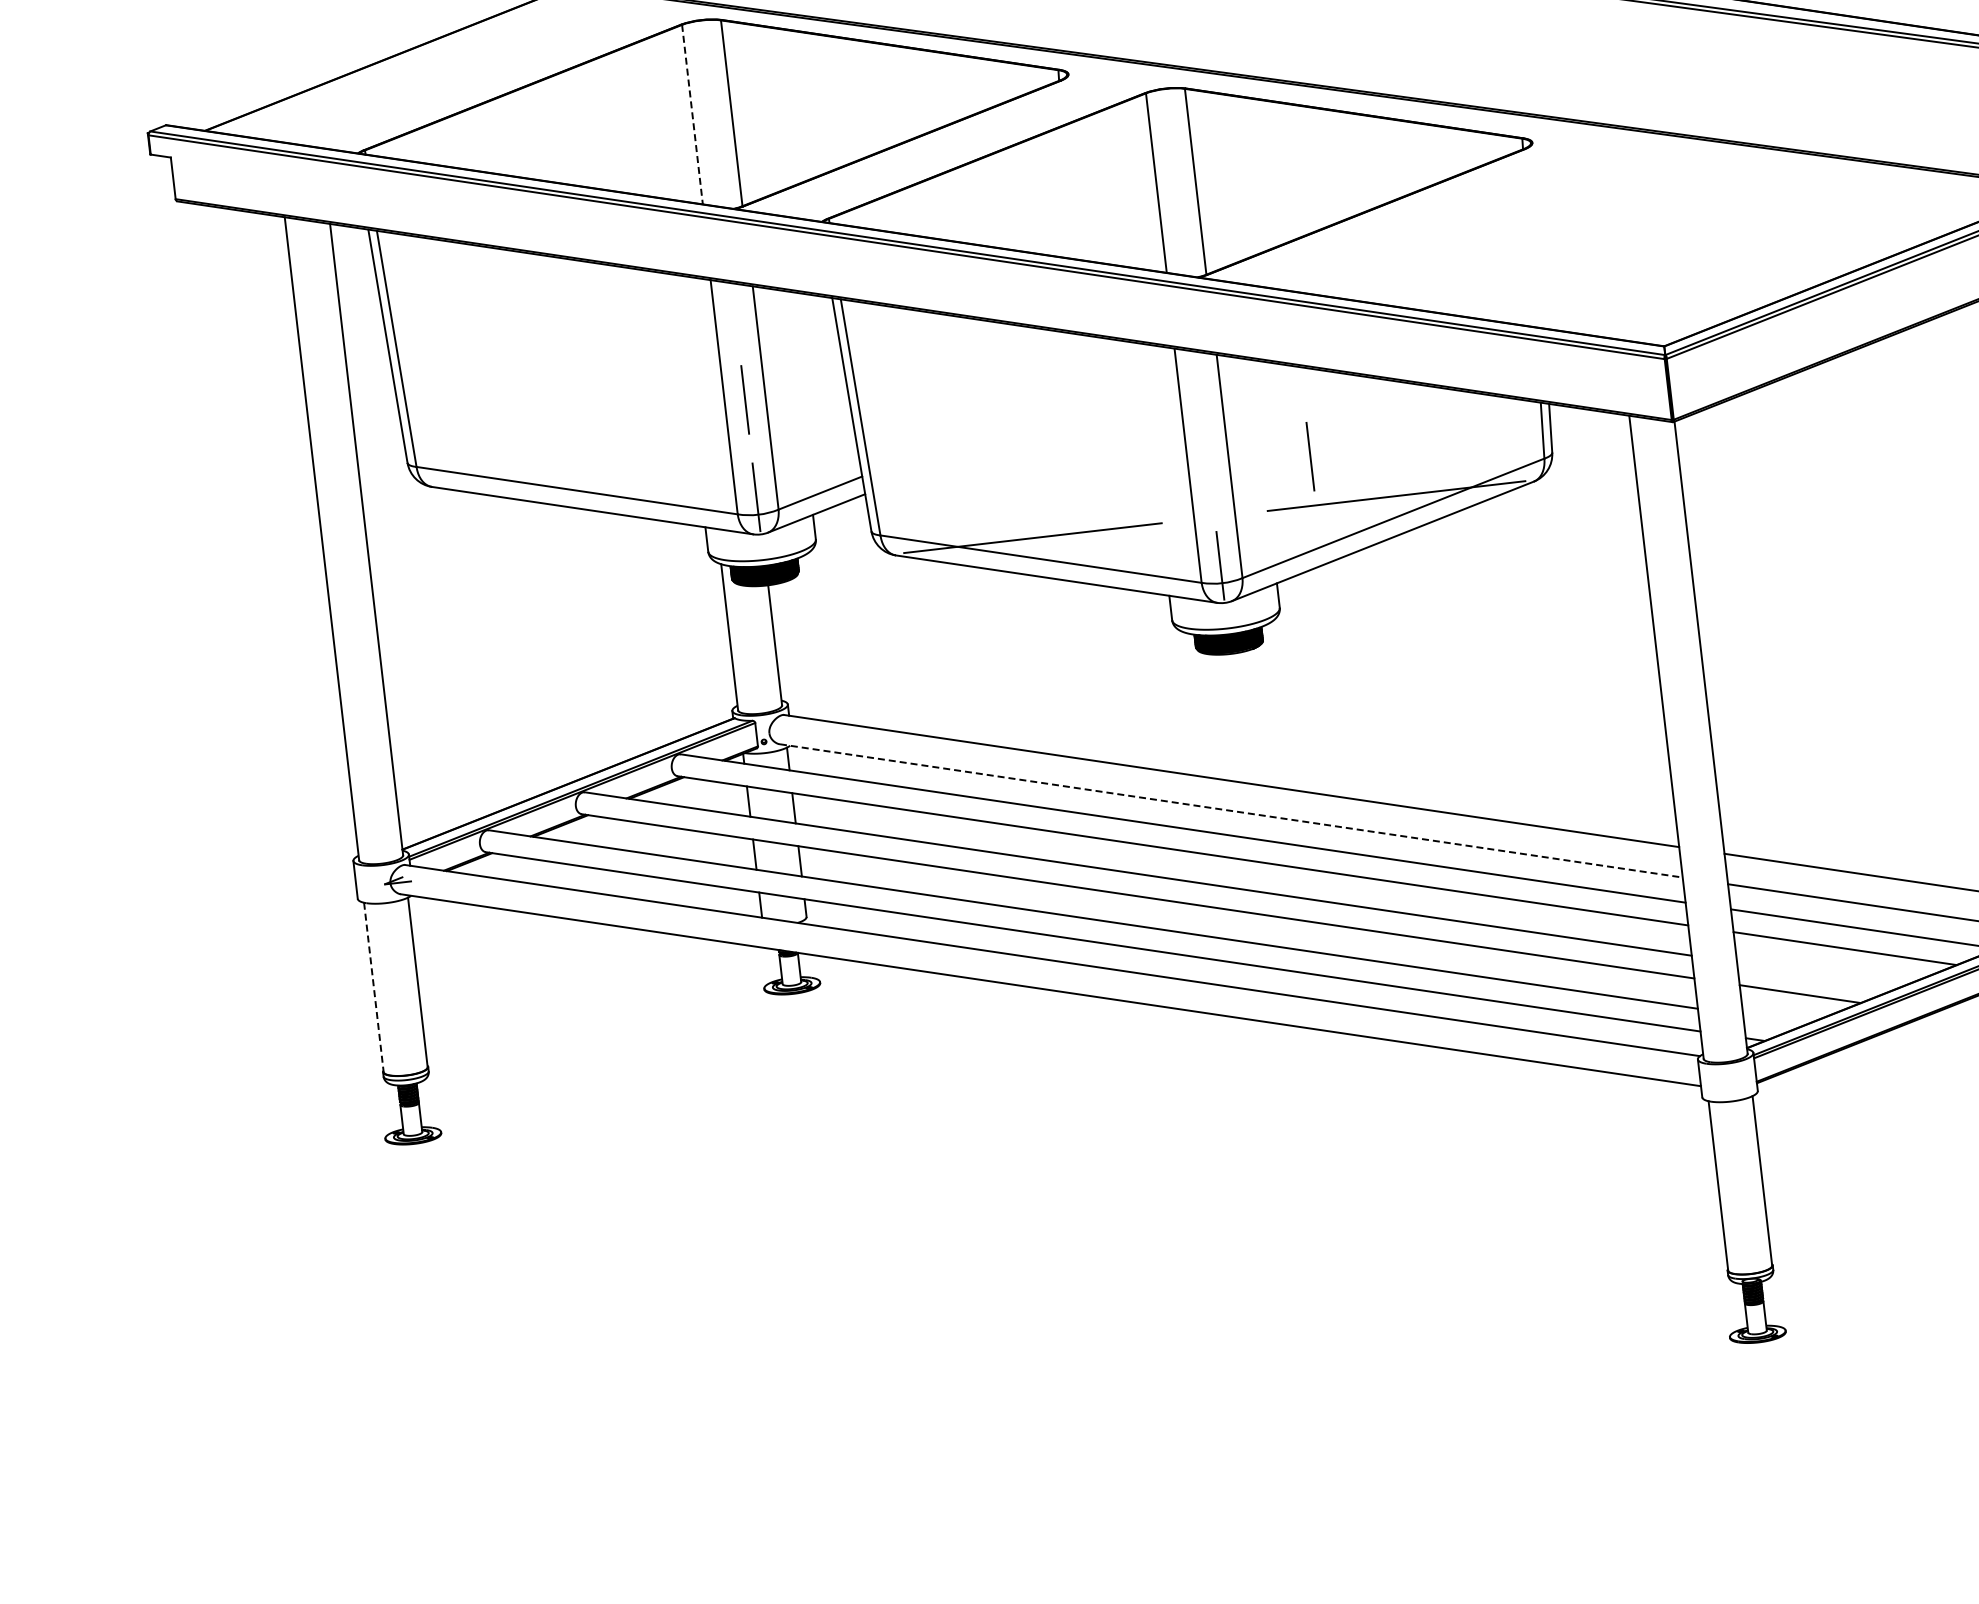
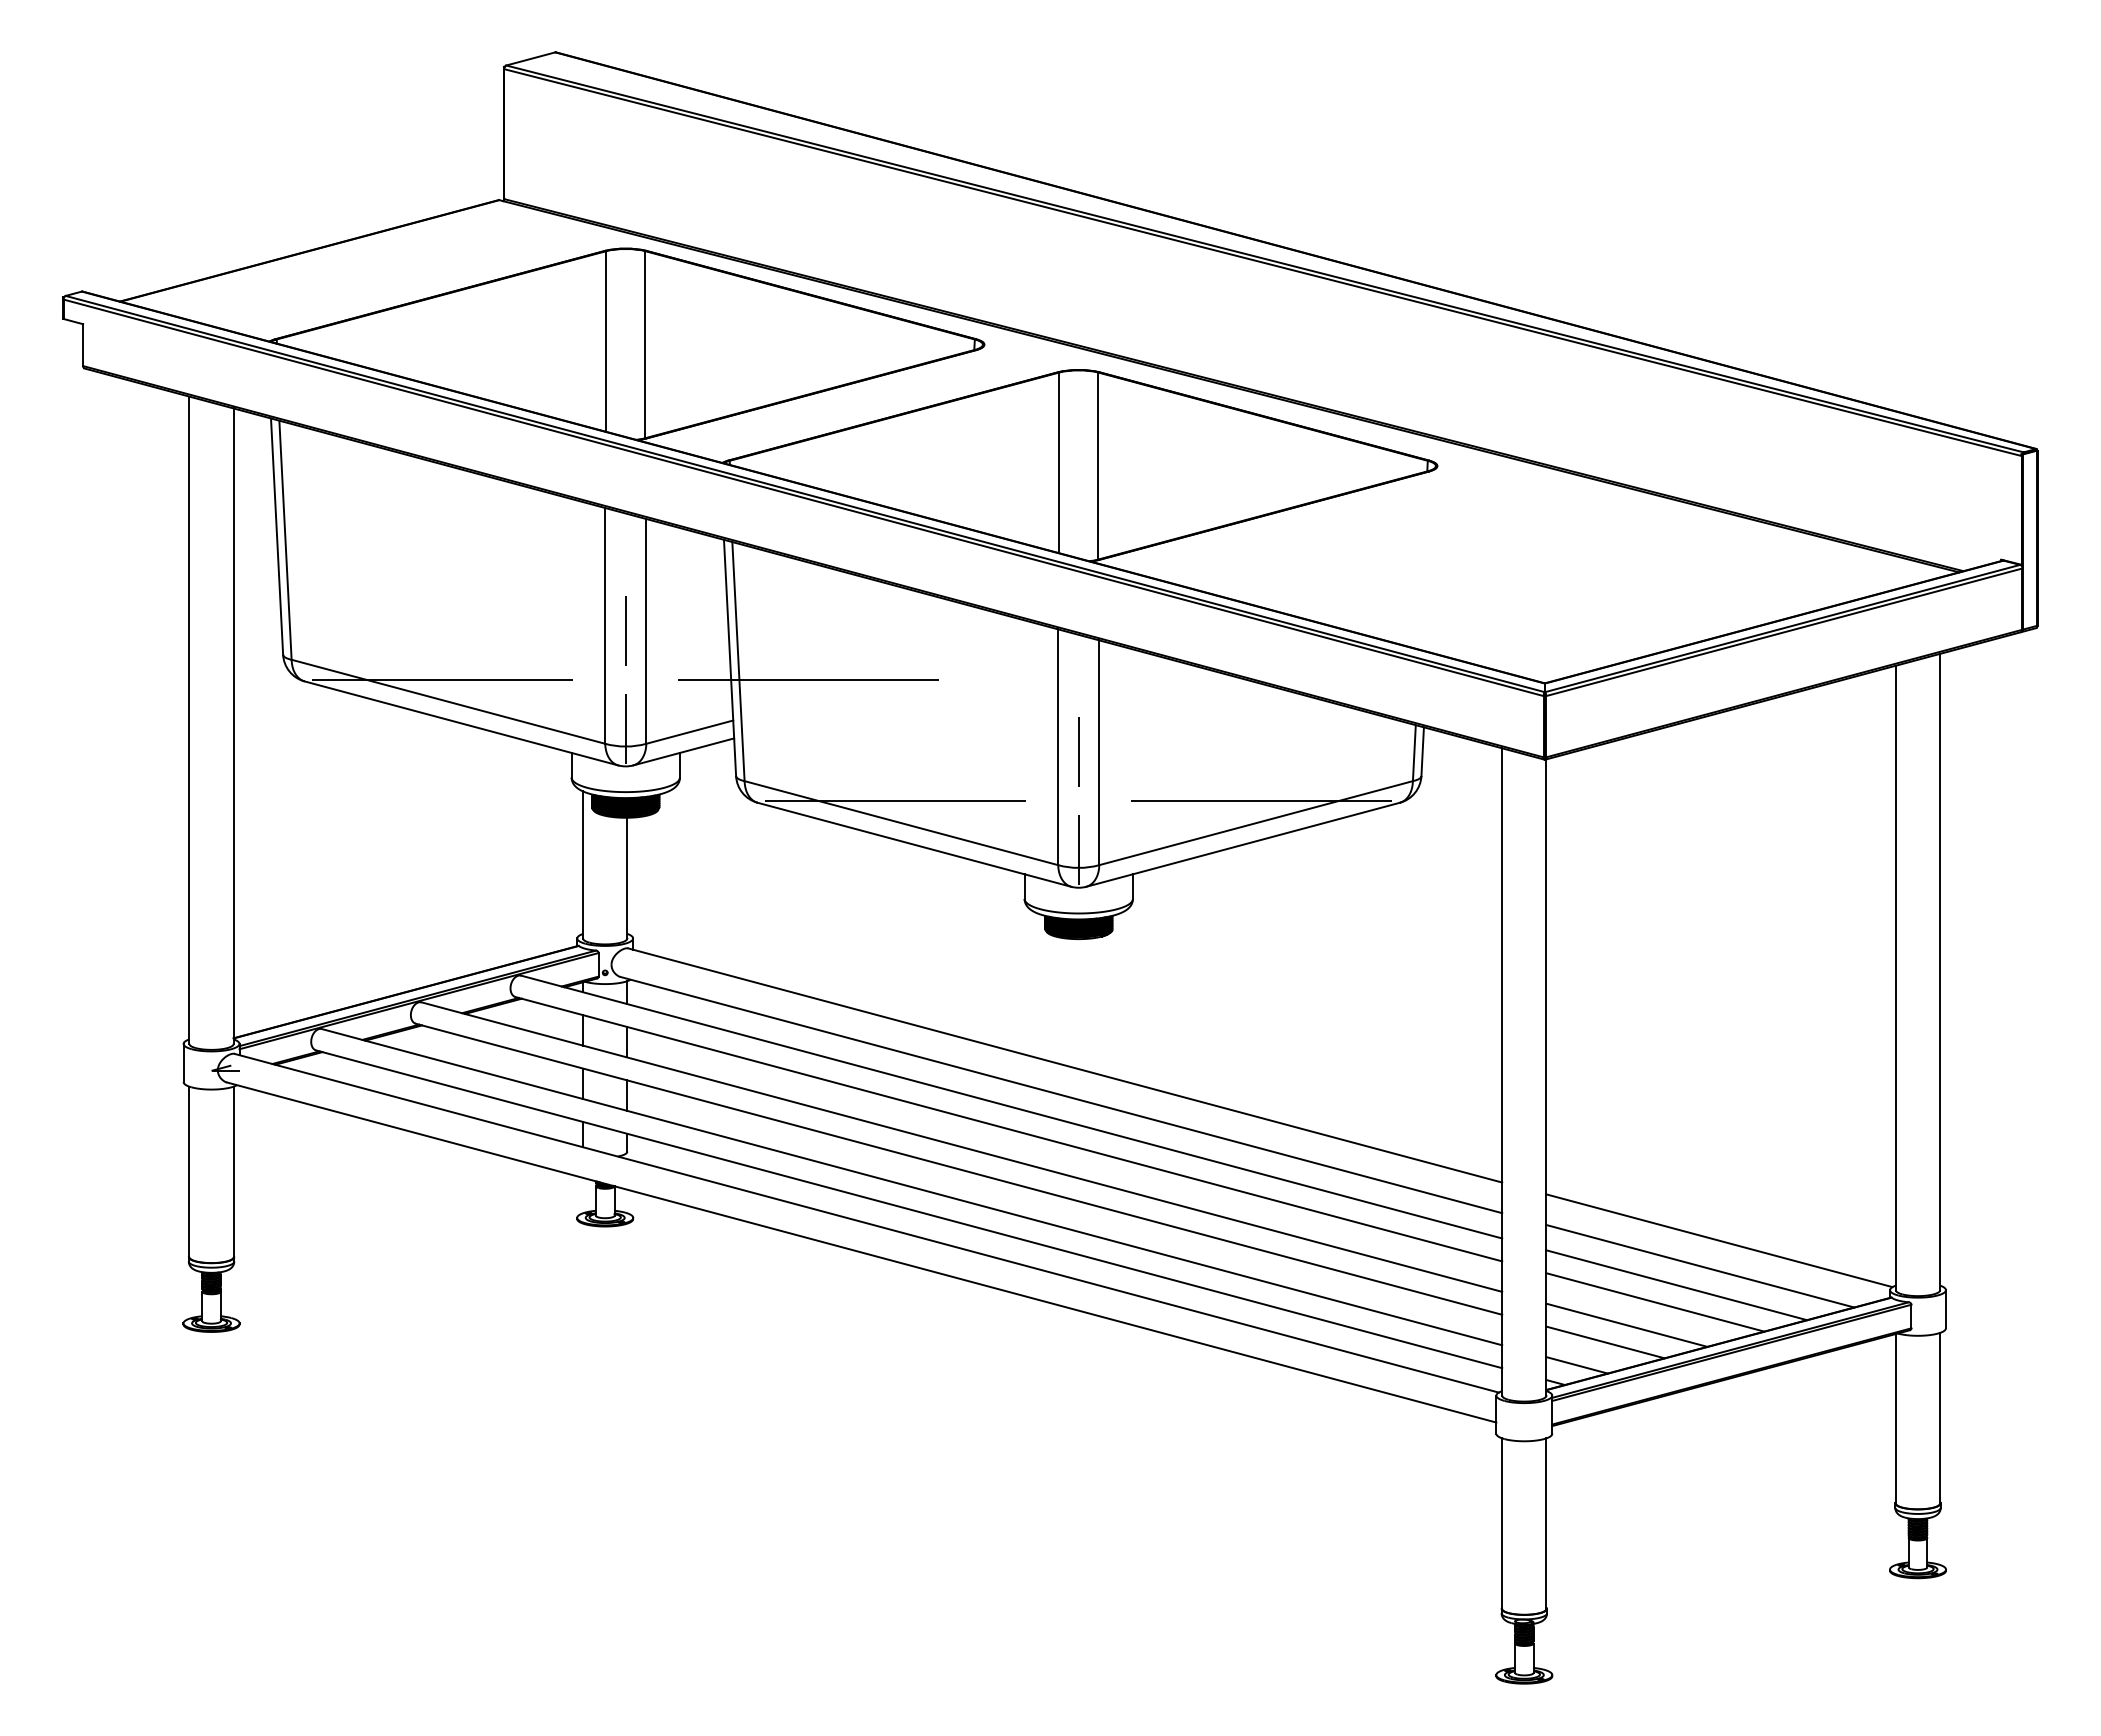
line: (692, 115) -> (606, 342), dashed -> solid
line: (932, 428) -> (808, 680), added
line: (1310, 455) -> (1078, 751), moved
line: (568, 470) -> (442, 680), added
line: (1231, 811) -> (1061, 1095), dashed -> solid
line: (1818, 973) -> (1626, 1324), added
line: (374, 988) -> (189, 1172), dashed -> solid
line: (1774, 1020) -> (1576, 1365), added

